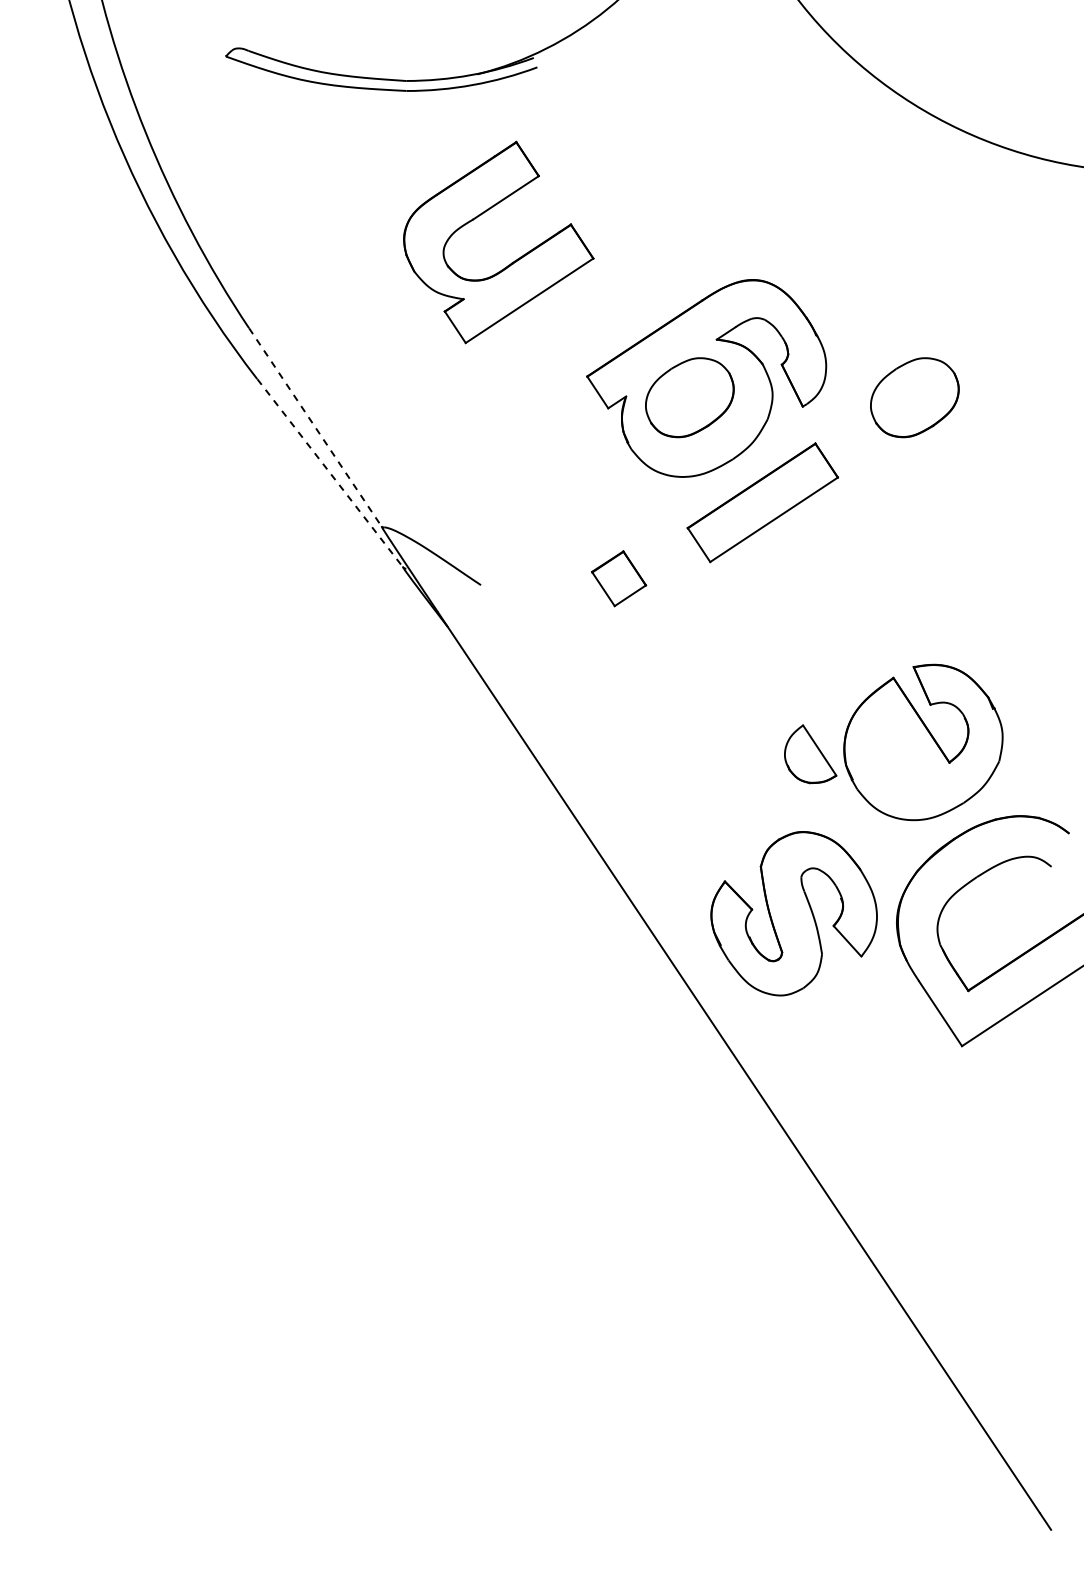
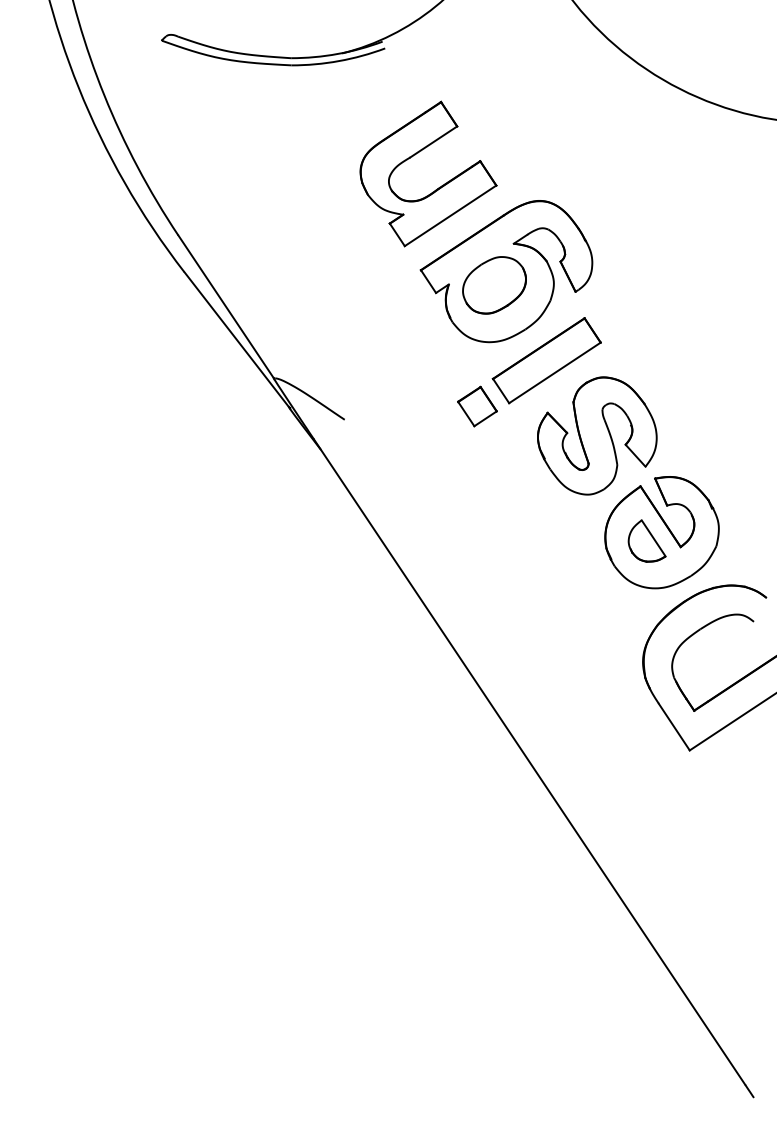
part: (511, 262) -> (437, 188), moved
part: (914, 397) -> (655, 285), removed
line: (315, 428) -> (226, 307), dashed -> solid
line: (330, 473) -> (236, 339), dashed -> solid
part: (619, 578) -> (477, 406), moved
part: (810, 754) -> (647, 541), moved
part: (793, 913) -> (596, 435), moved

